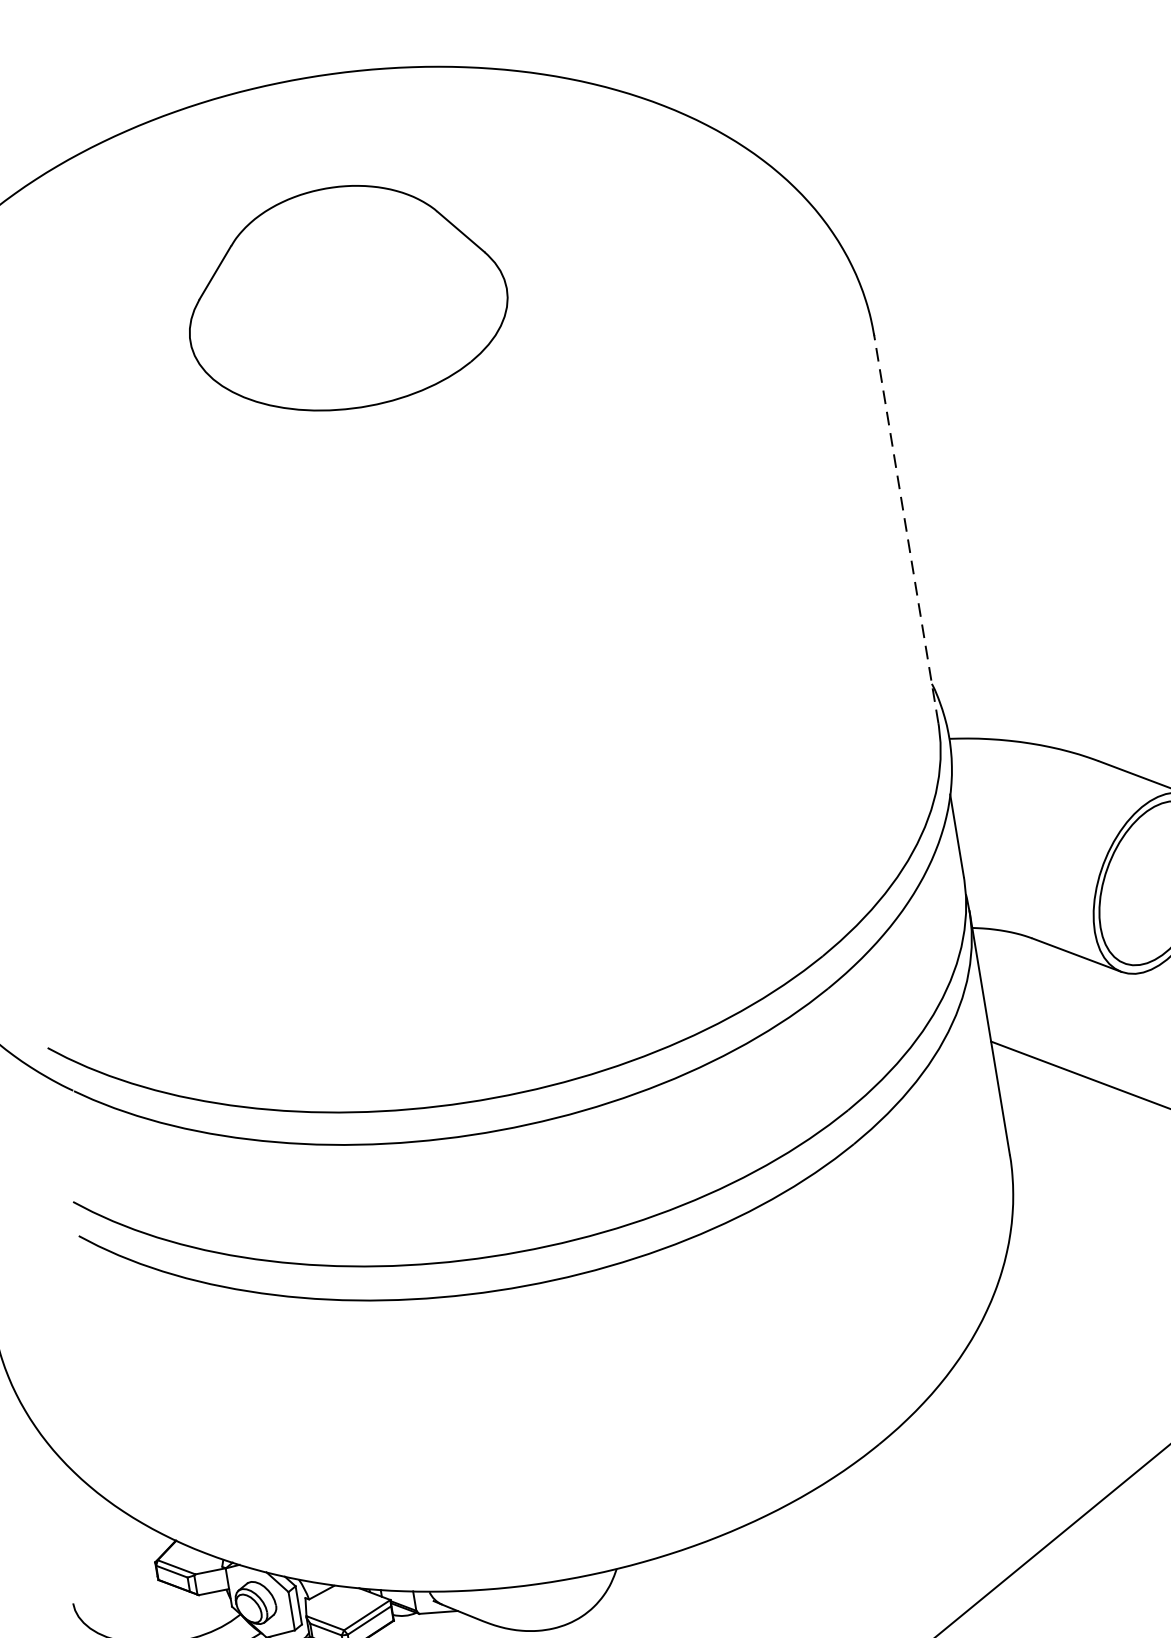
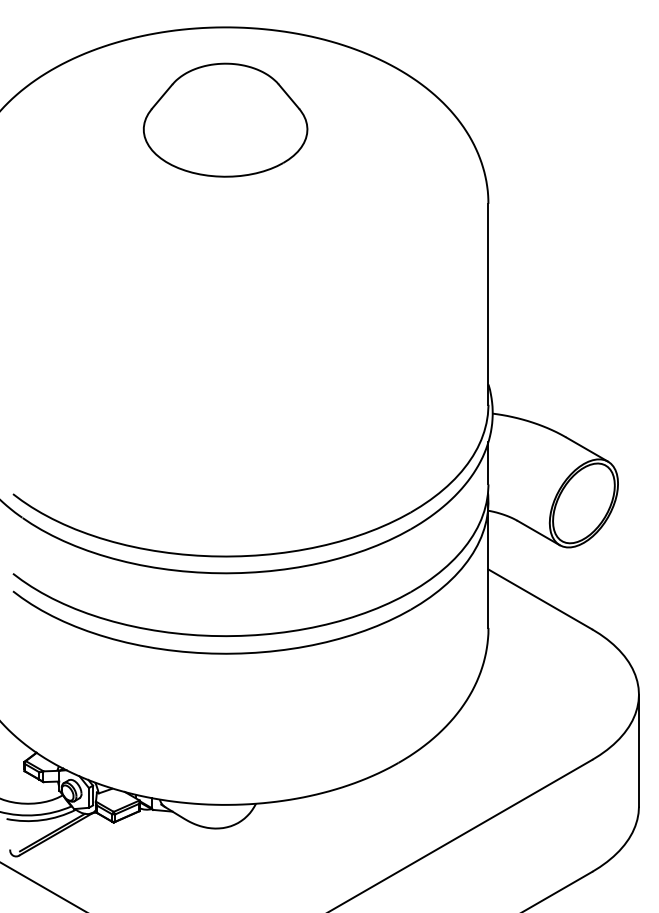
part: (345, 296) -> (225, 119), moved
line: (906, 527) -> (488, 303), dashed -> solid

